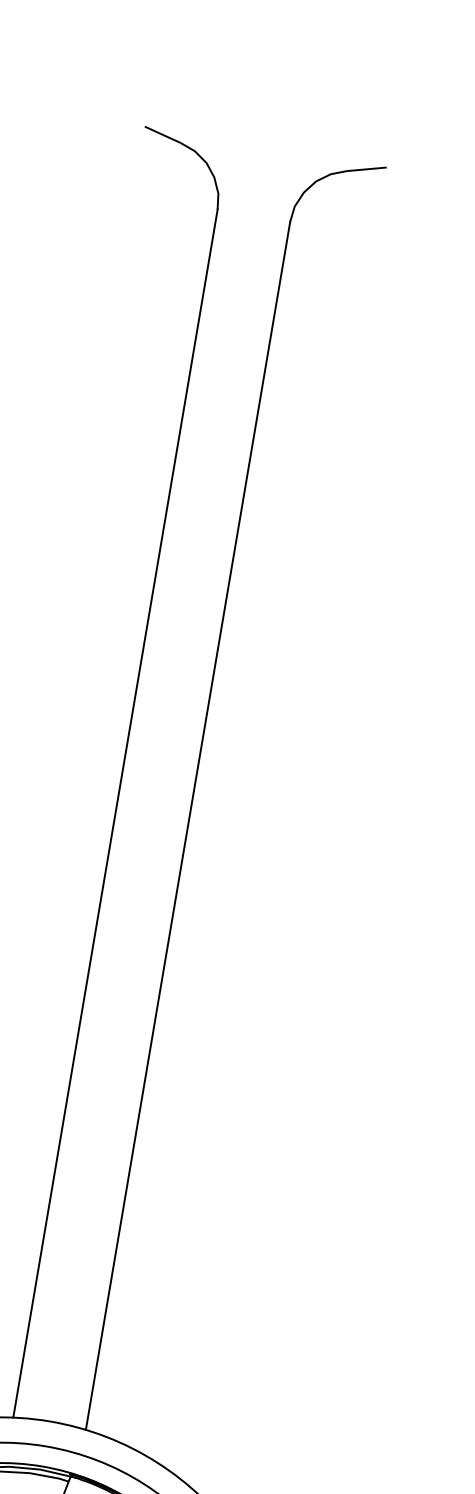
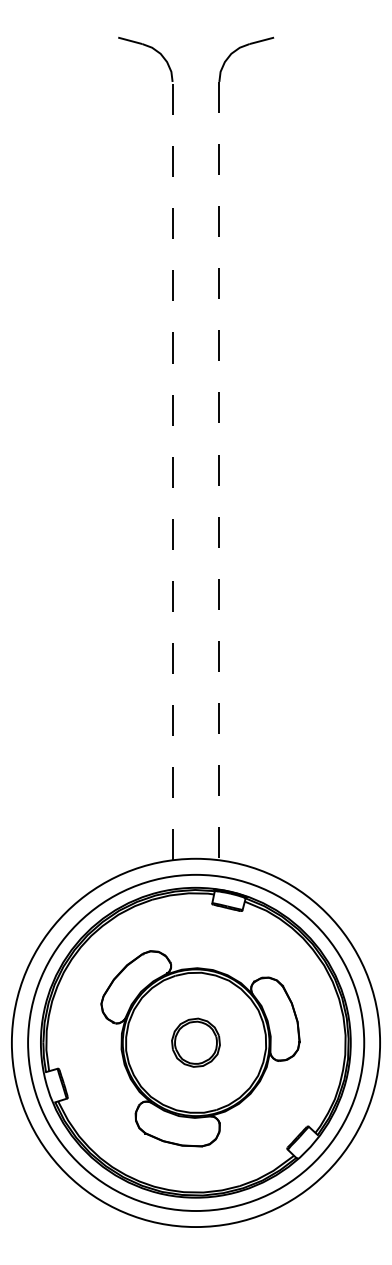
line: (115, 812) -> (172, 470), solid -> dashed
line: (188, 826) -> (219, 471), solid -> dashed

